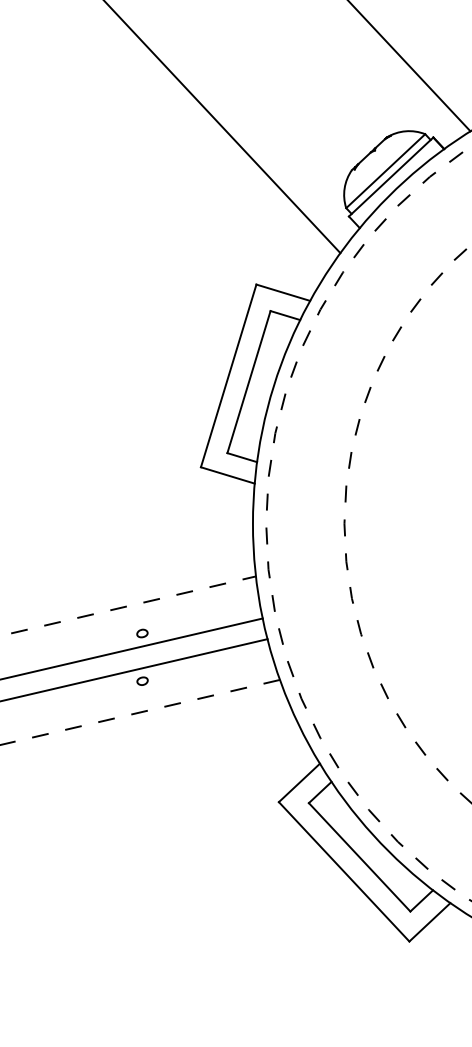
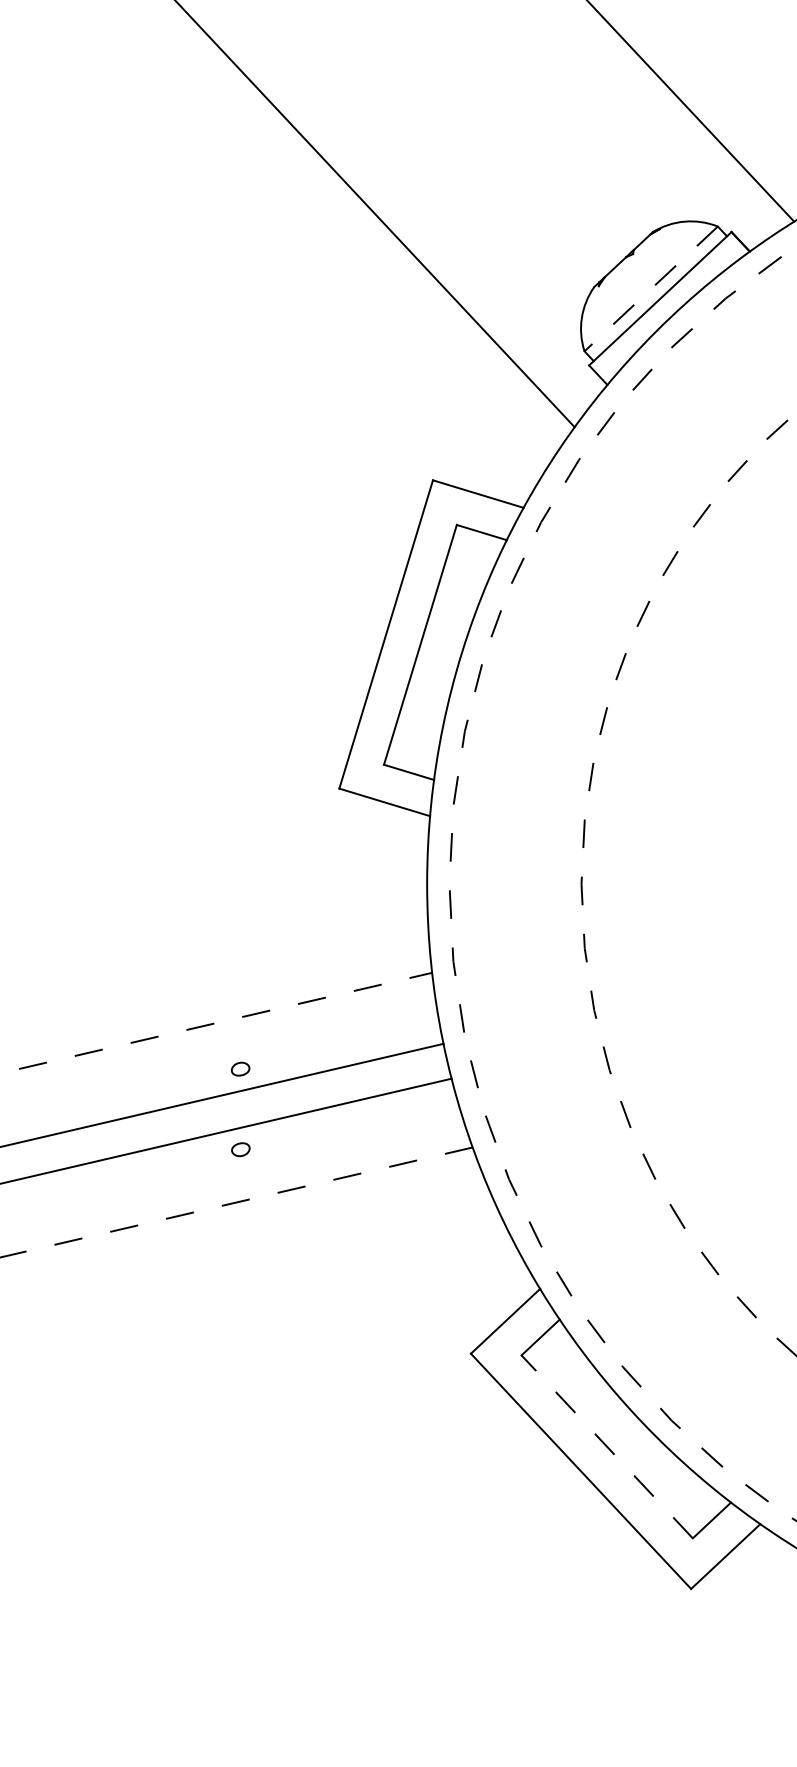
line: (385, 171) -> (650, 289), solid -> dashed
line: (359, 856) -> (606, 1445), solid -> dashed

